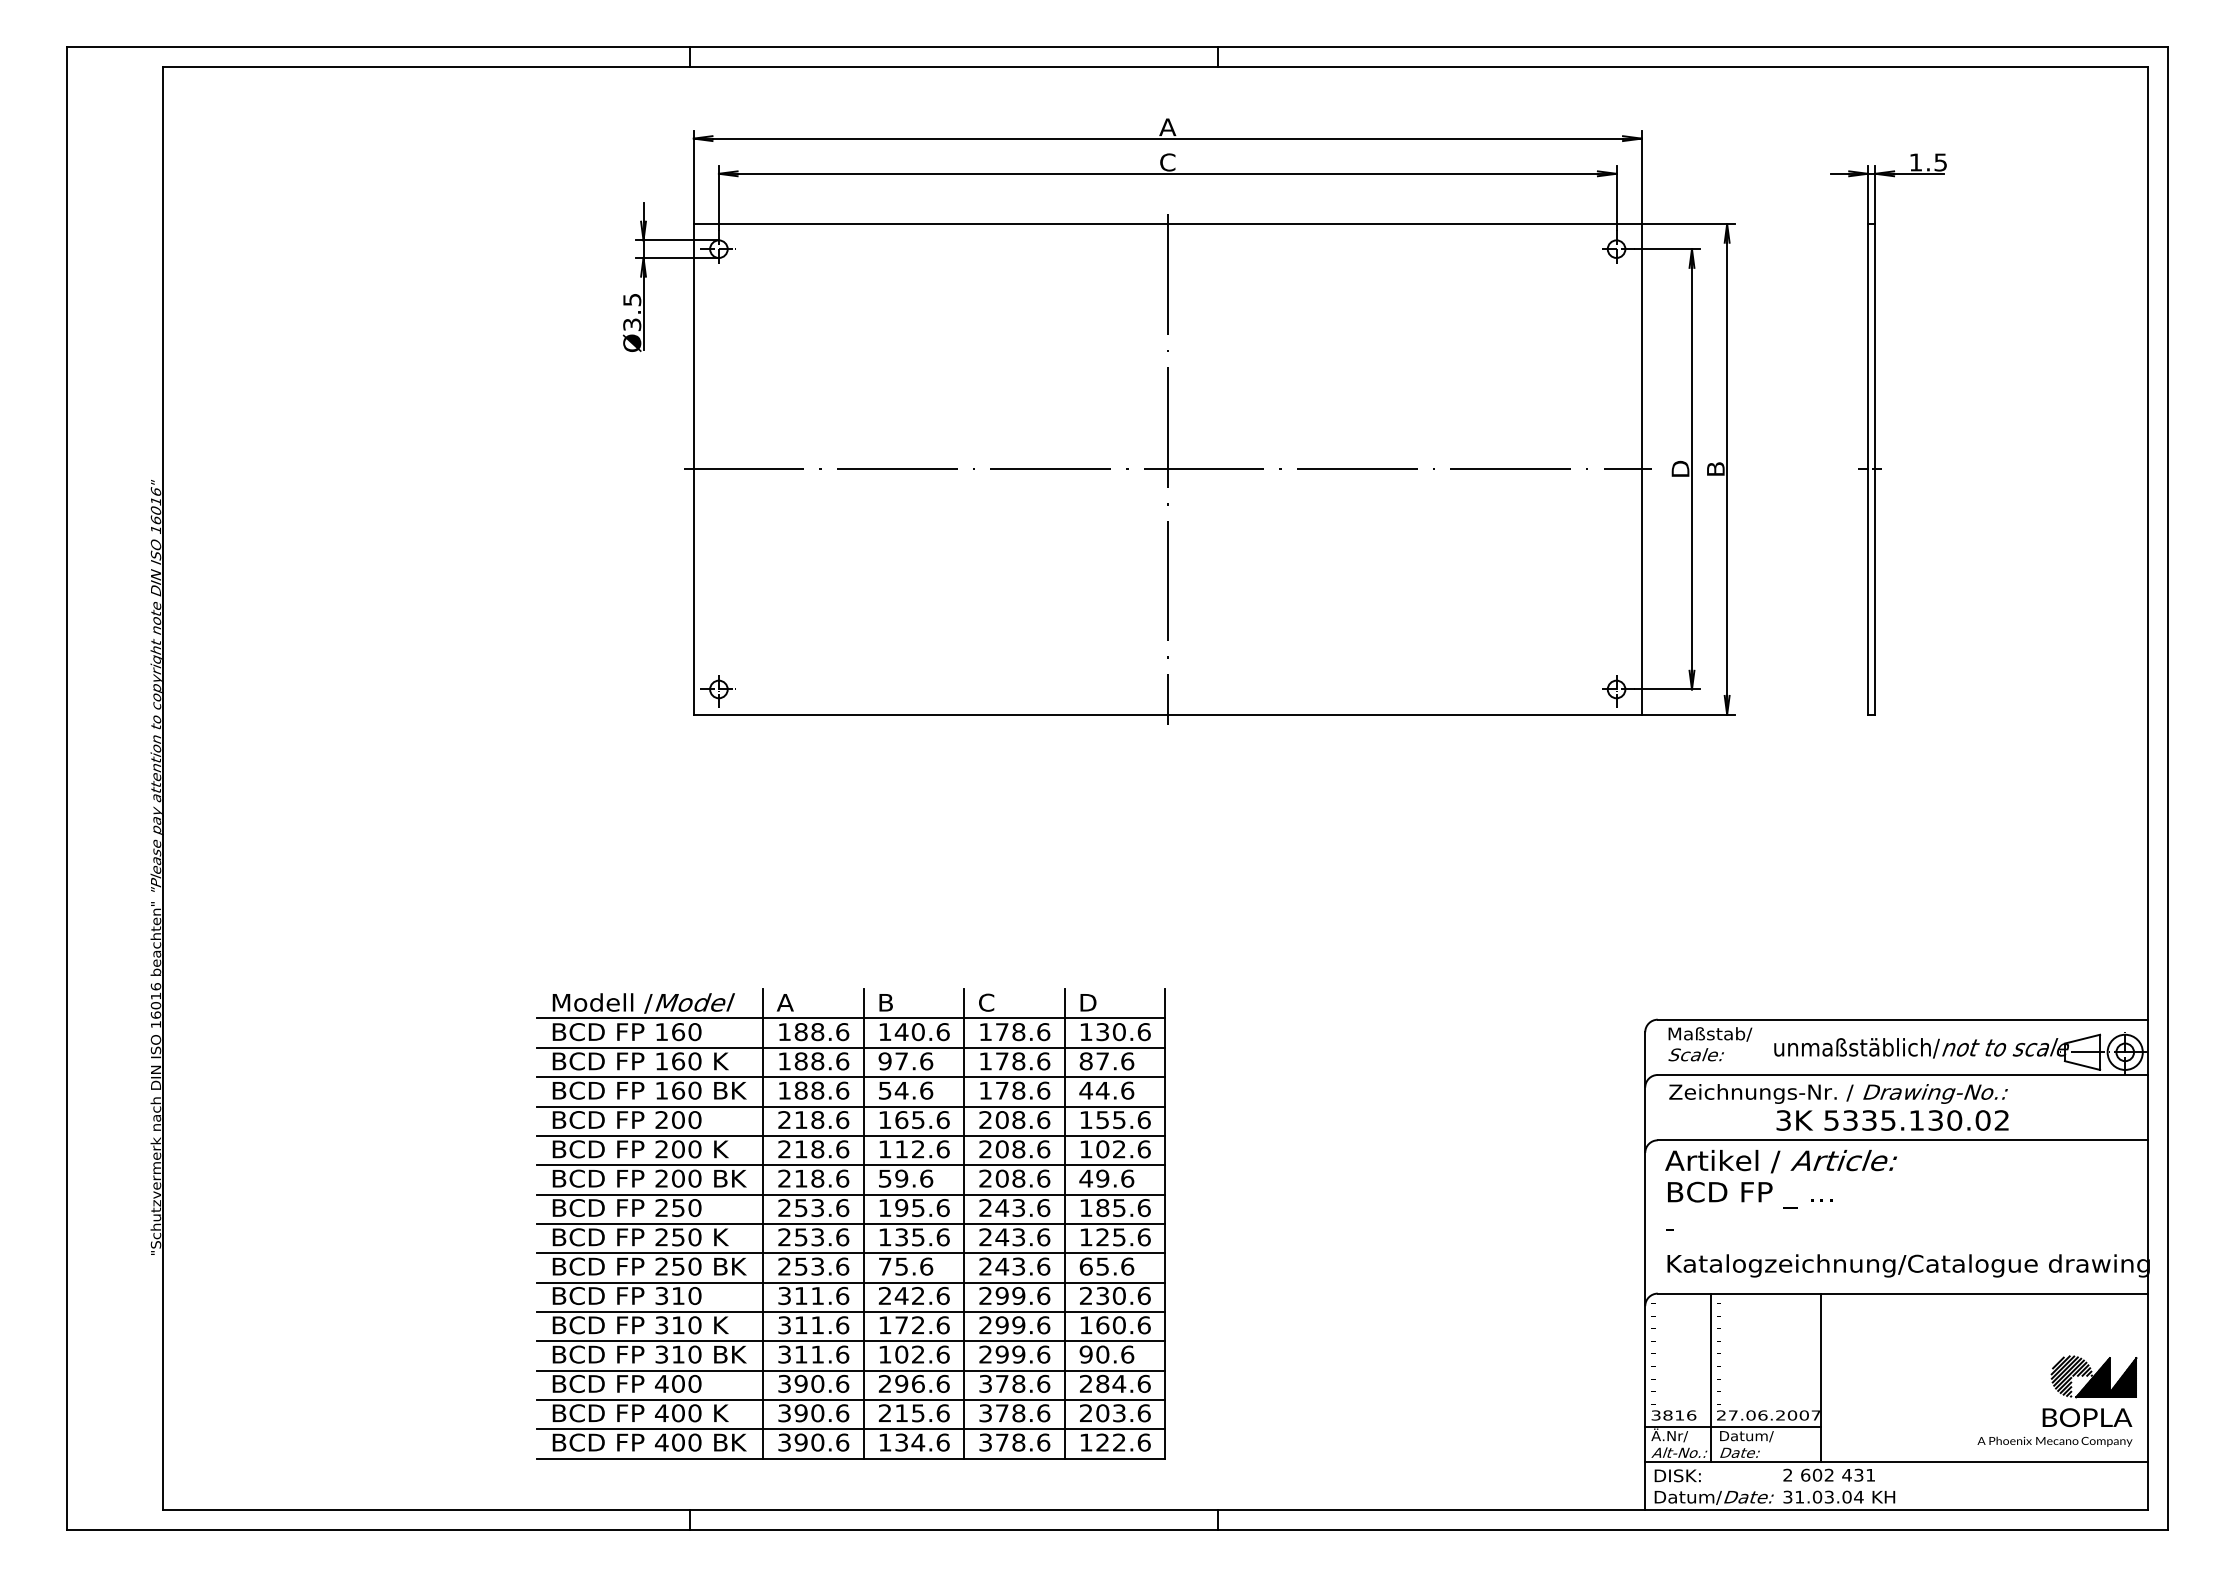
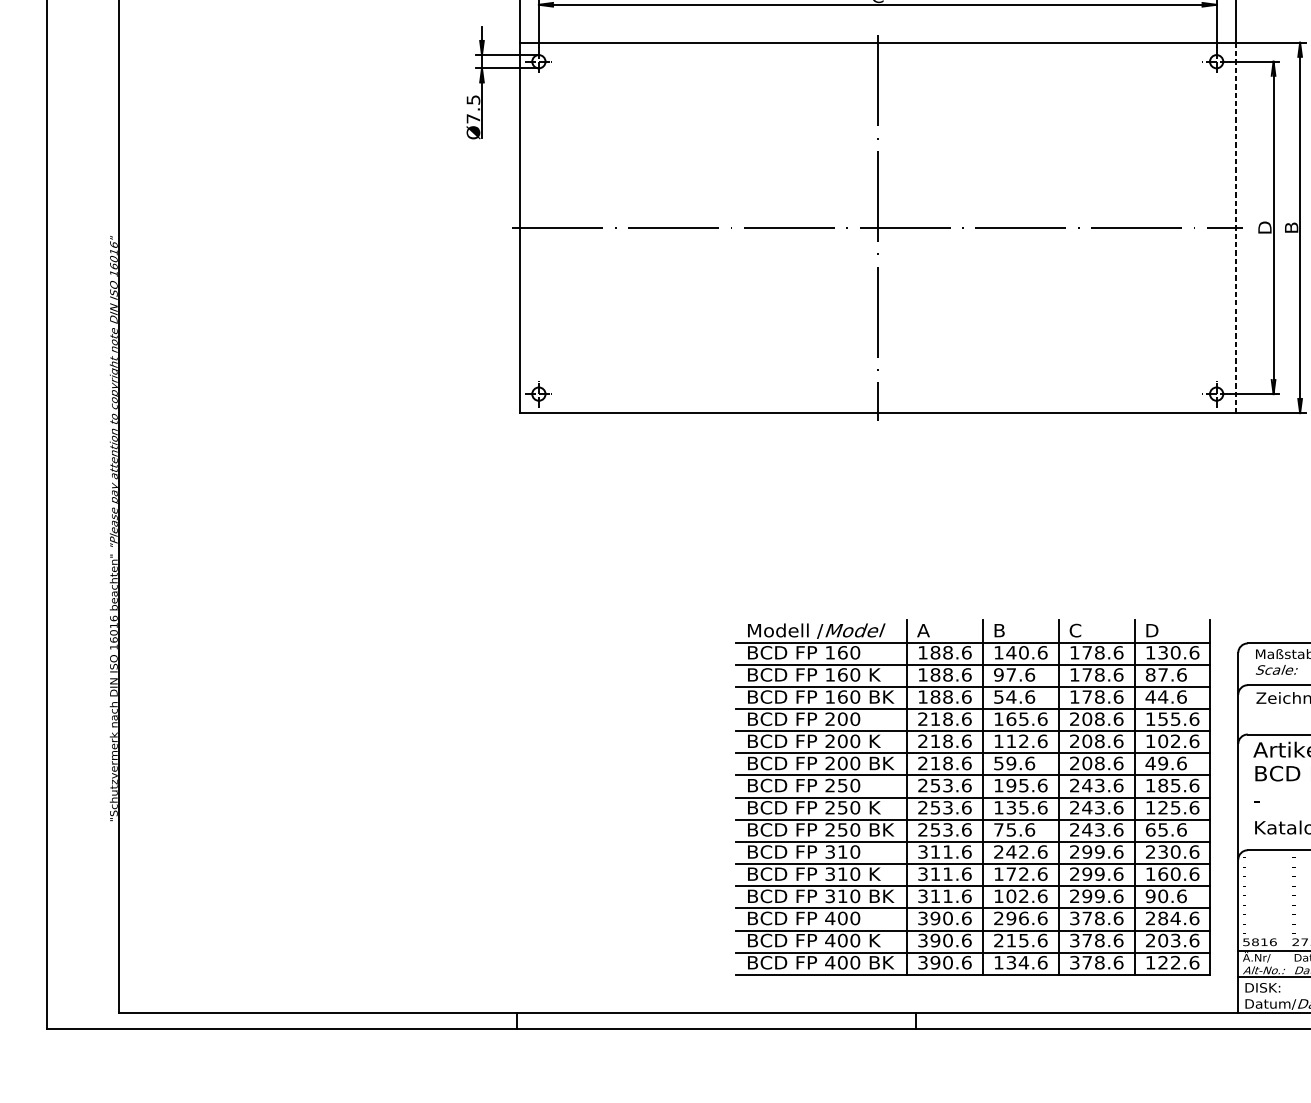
text: (632, 324) -> (473, 118), Ø3.5 -> Ø7.5
line: (1641, 469) -> (1235, 228), solid -> dashed
part: (850, 1223) -> (972, 797), moved
line: (1710, 1377) -> (1287, 913), removed
text: (1656, 1414) -> (1246, 941), 3816 -> 5816

